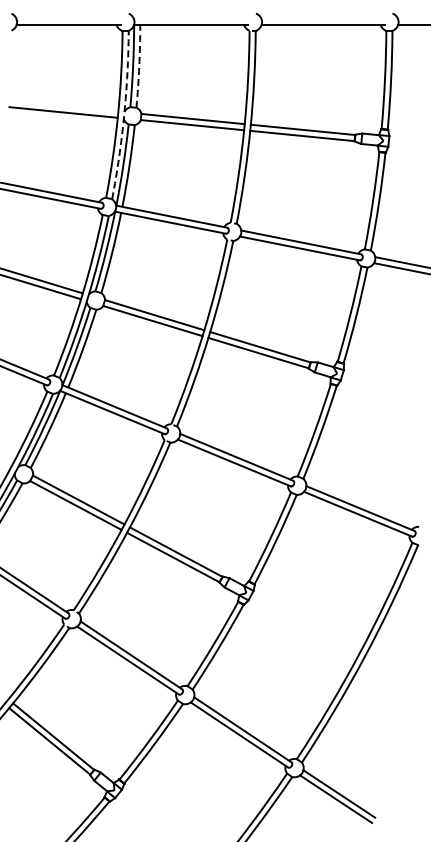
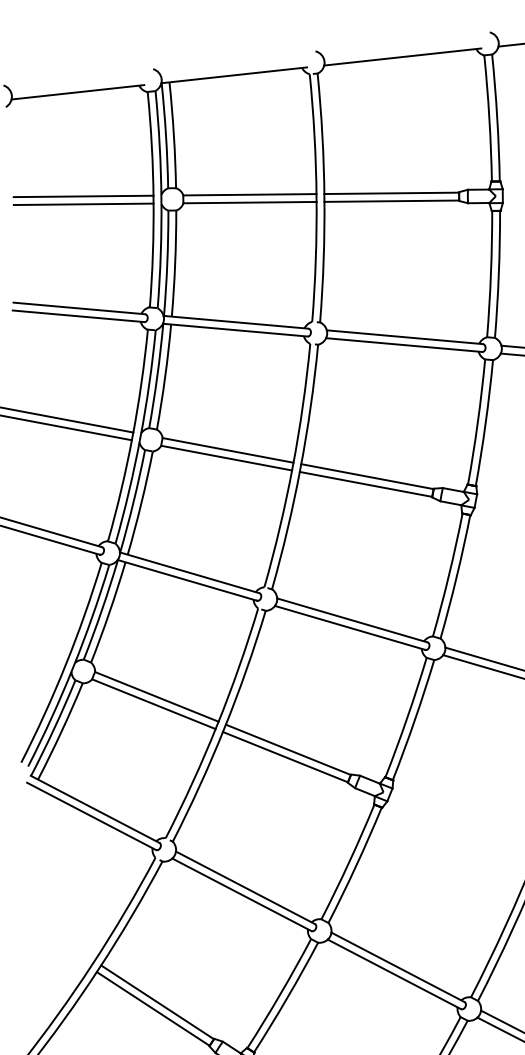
arc: (139, 66) -> (174, 135), dashed -> solid
line: (64, 106) -> (84, 196), added
arc: (124, 115) -> (161, 199), dashed -> solid

